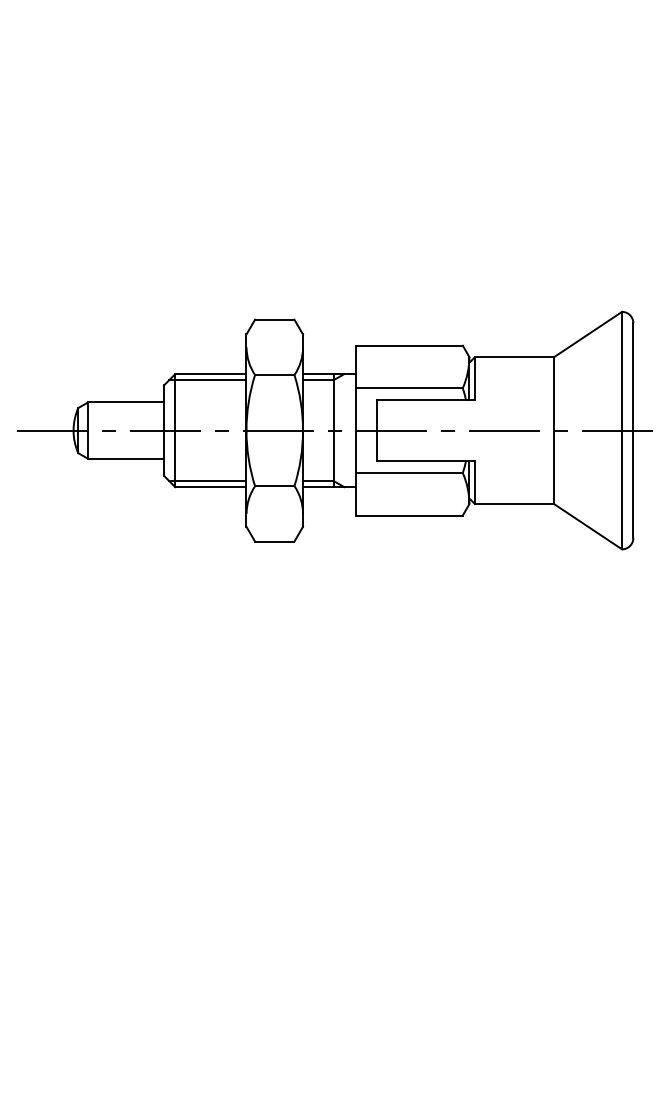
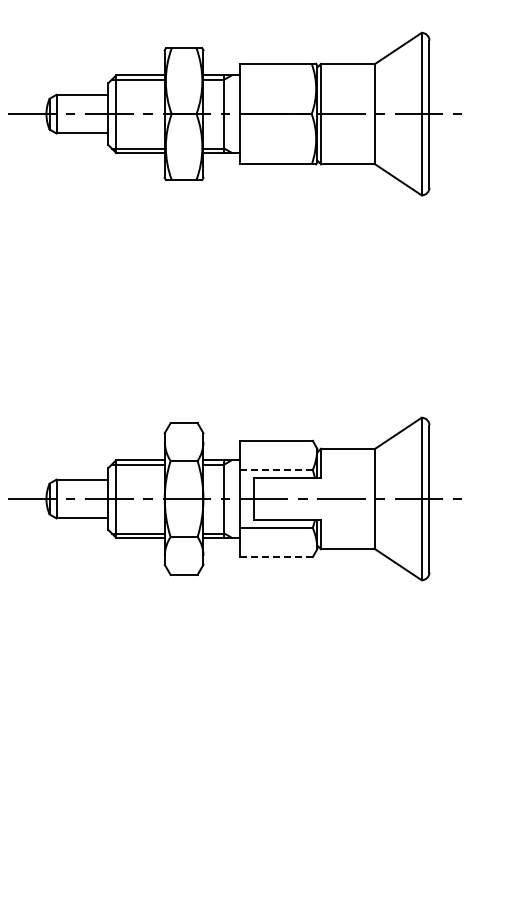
line: (409, 387) -> (276, 469), solid -> dashed
line: (408, 516) -> (275, 557), solid -> dashed

